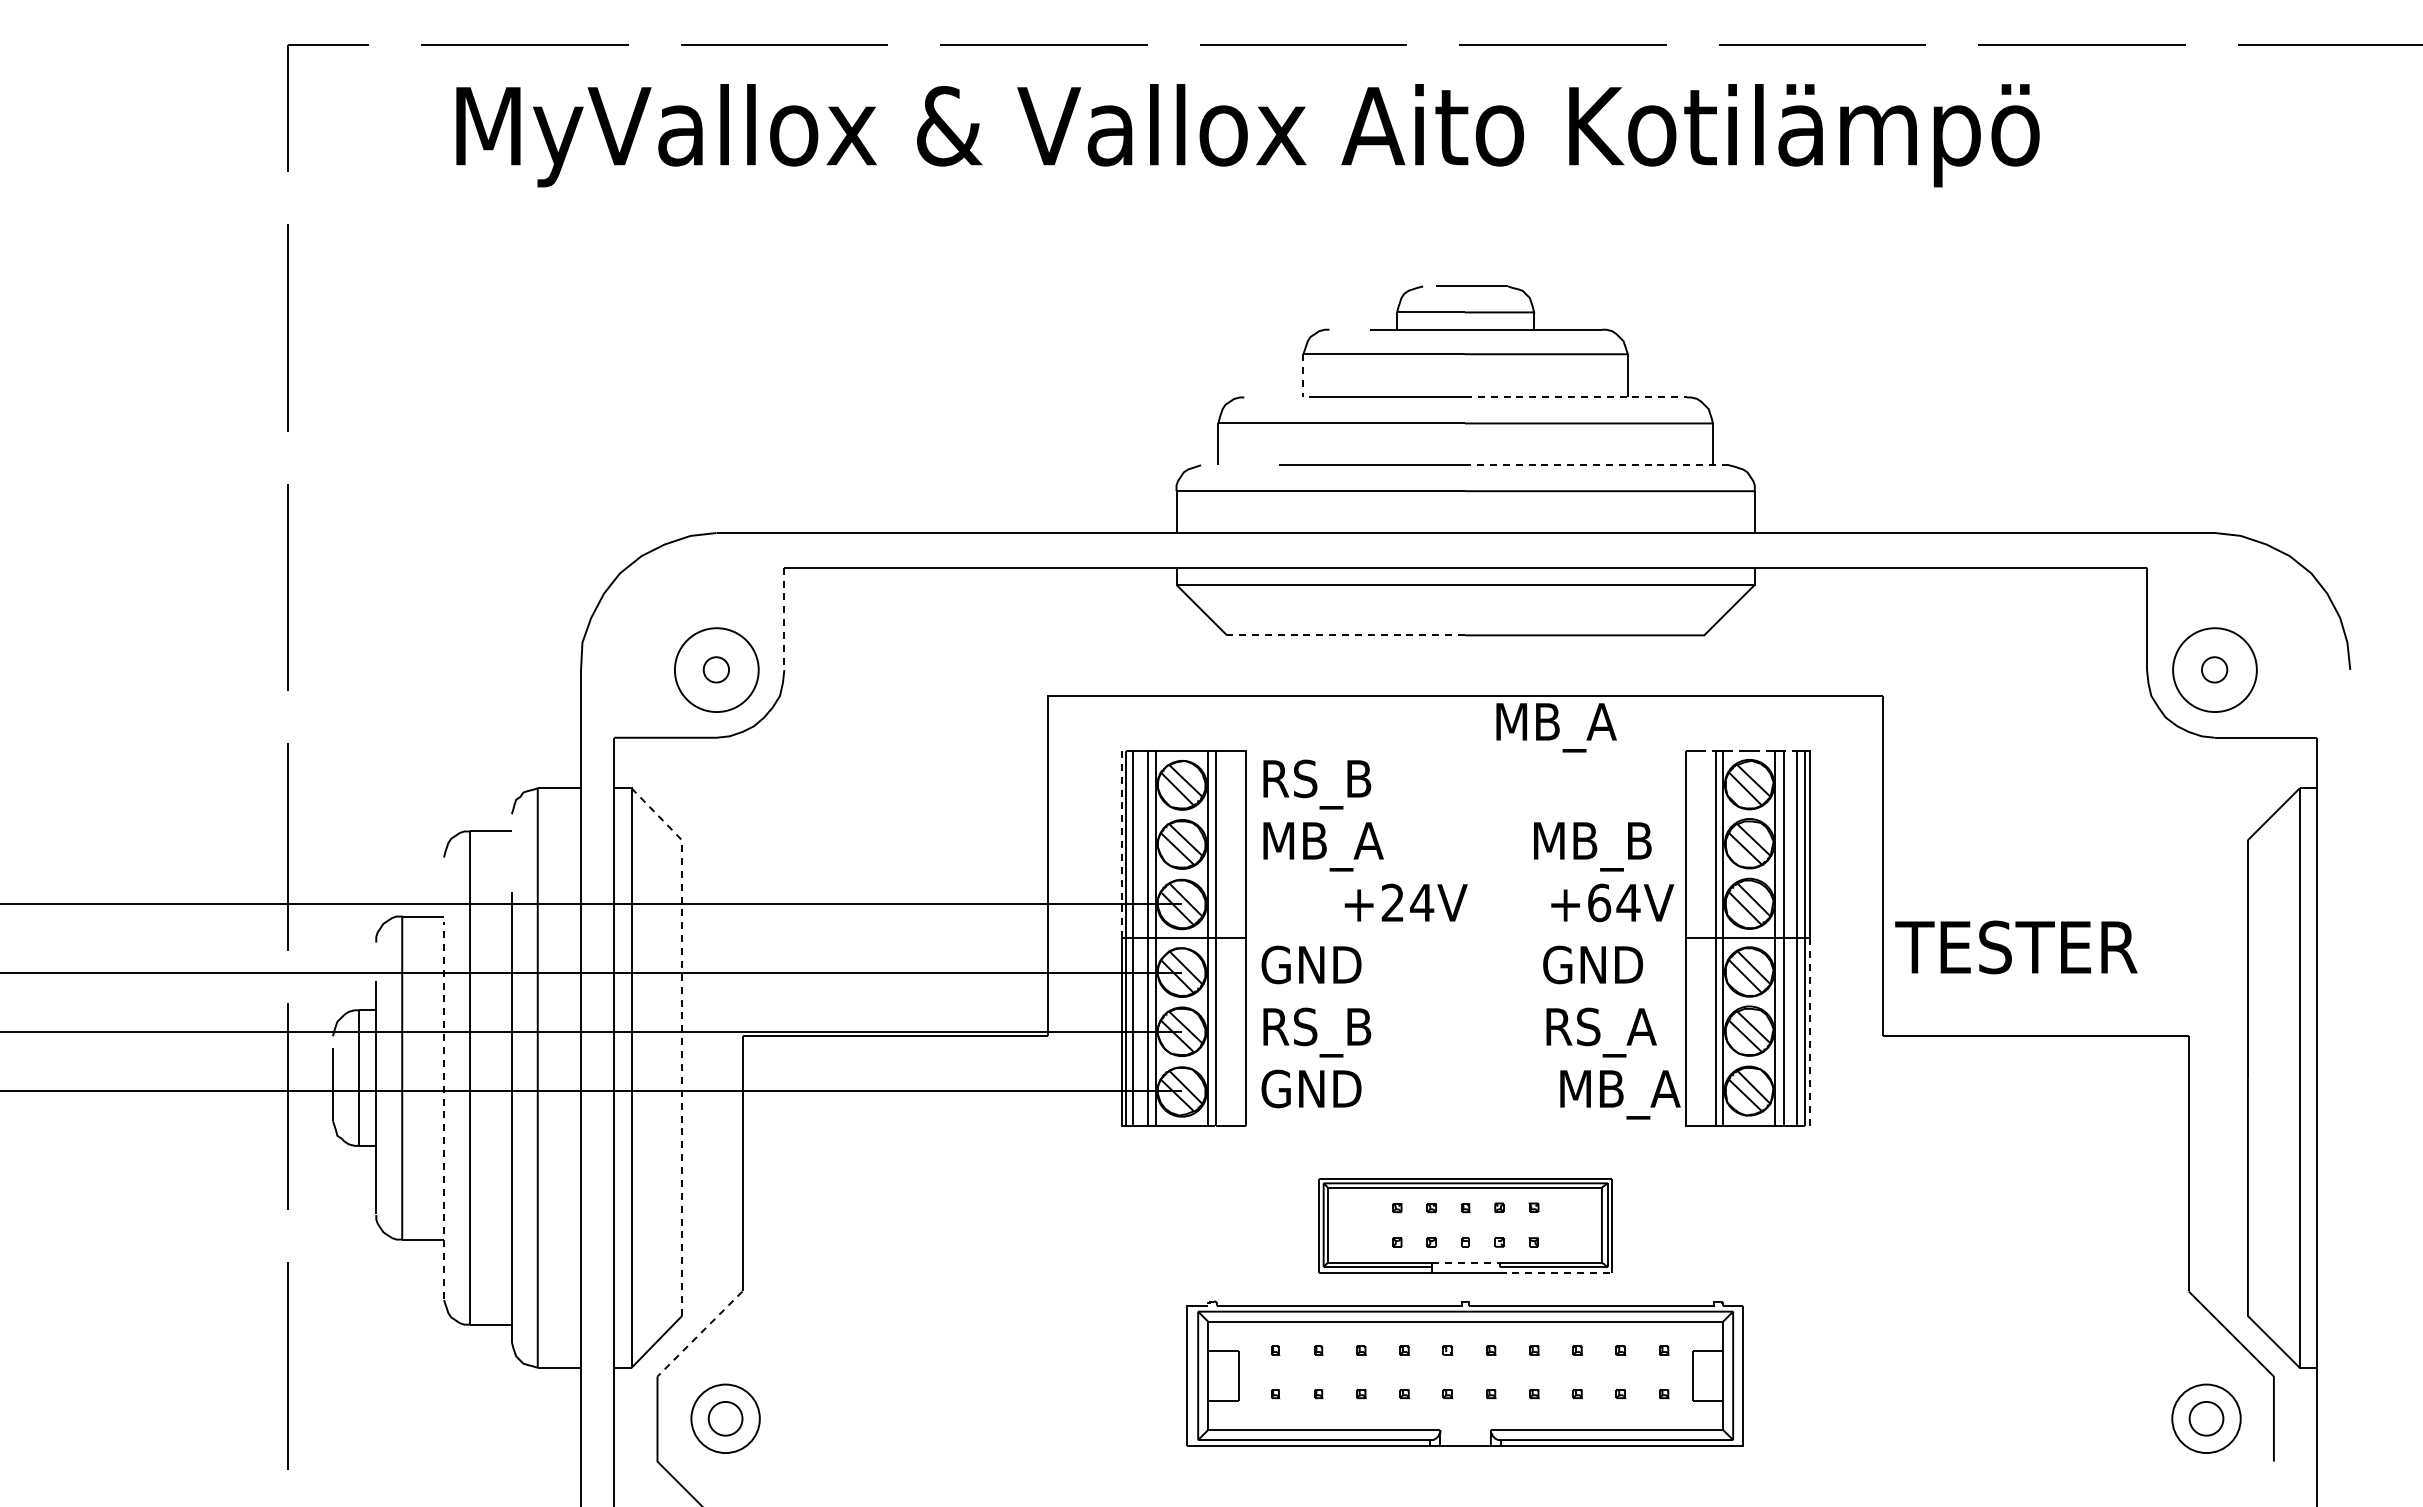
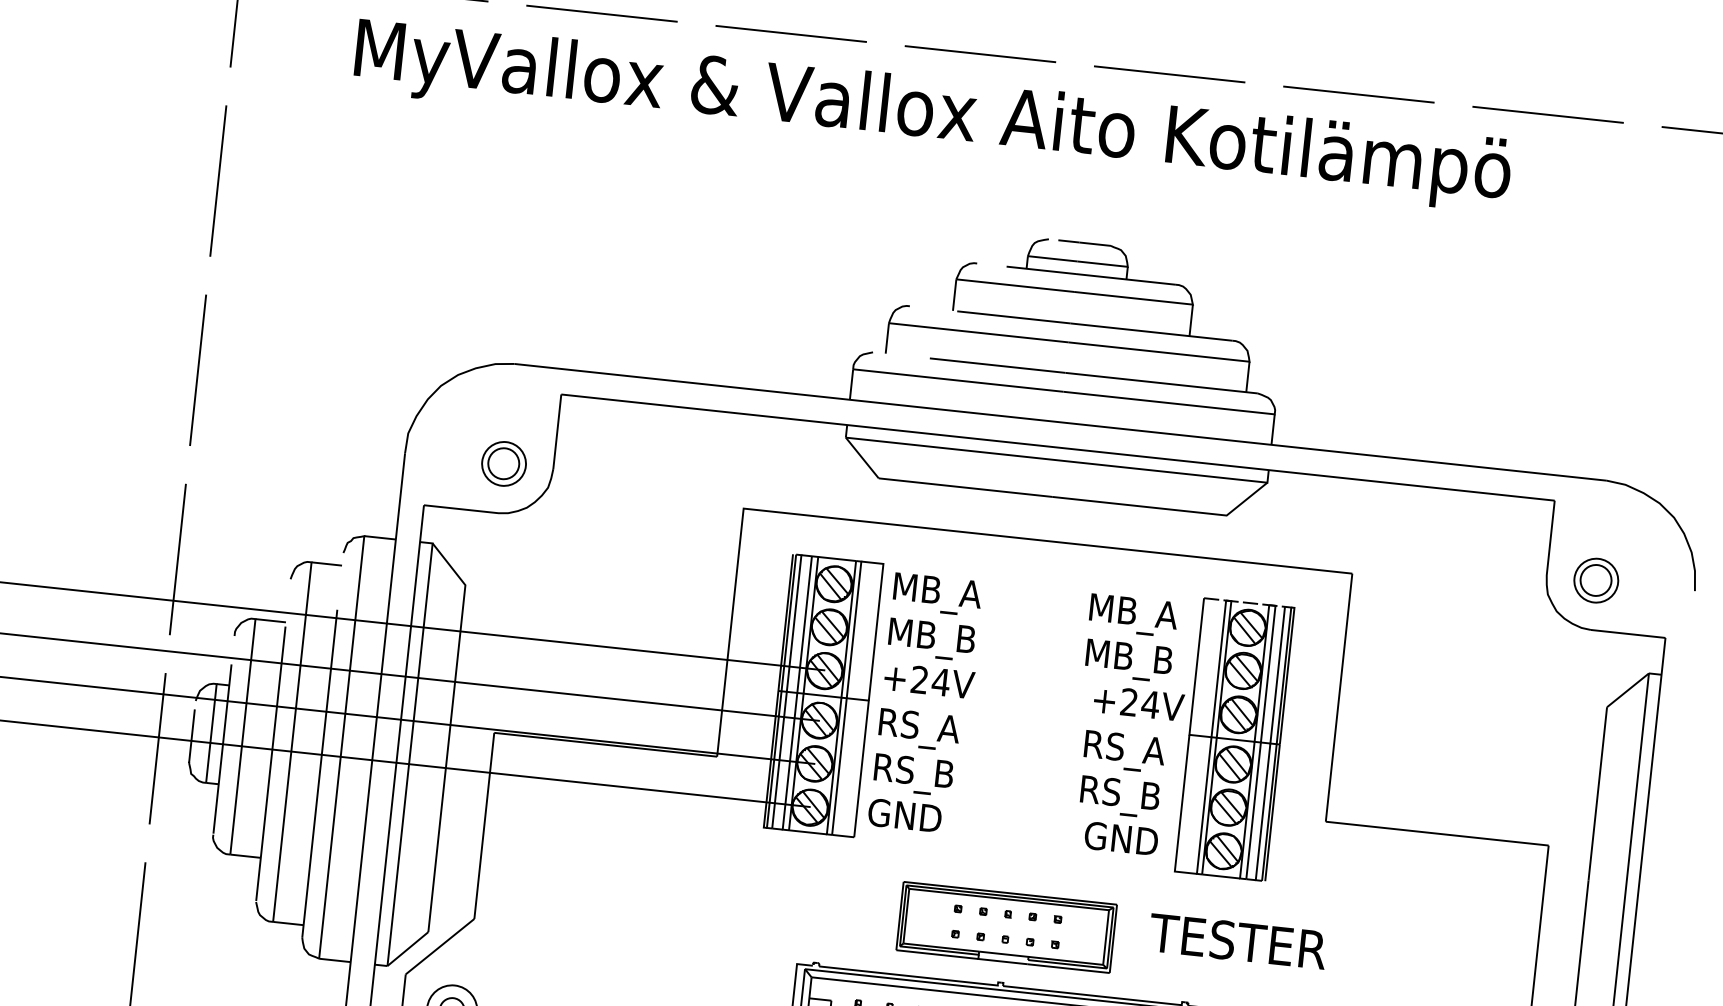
line: (1303, 375) -> (954, 294), dashed -> solid
line: (1576, 397) -> (1152, 332), dashed -> solid
line: (1596, 465) -> (1161, 383), dashed -> solid
line: (784, 619) -> (557, 432), dashed -> solid
line: (1346, 635) -> (965, 487), dashed -> solid
circle: (716, 669) -> (503, 463), size x1.67
circle: (2214, 669) -> (1595, 580), size x1.67
circle: (716, 670) -> (503, 464), size x0.71
circle: (2214, 670) -> (1595, 580), size x0.71
text: (1556, 727) -> (1133, 615), moved
text: (1325, 784) -> (938, 594), RS_B -> MB_A
text: (1368, 840) -> (965, 638), MB_A -> MB_B
line: (1121, 844) -> (785, 622), dashed -> solid
text: (1405, 902) -> (928, 680), moved
text: (1599, 902) -> (1129, 702), +64V -> +24V
text: (2016, 947) -> (1238, 941), moved
text: (1317, 970) -> (918, 729), GND -> RS_A
text: (1599, 970) -> (1124, 751), GND -> RS_A
text: (1641, 1026) -> (1150, 795), RS_A -> RS_B
line: (1809, 1031) -> (1272, 812), dashed -> solid
line: (682, 1041) -> (450, 732), dashed -> solid
text: (1619, 1094) -> (1129, 843), MB_A -> GND
line: (444, 1110) -> (271, 763), dashed -> solid
line: (1468, 1262) -> (1005, 954), dashed -> solid
line: (1556, 1272) -> (1069, 968), dashed -> solid
line: (699, 1334) -> (439, 946), dashed -> solid

